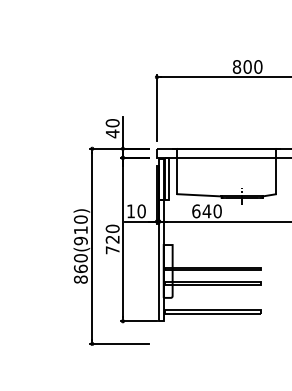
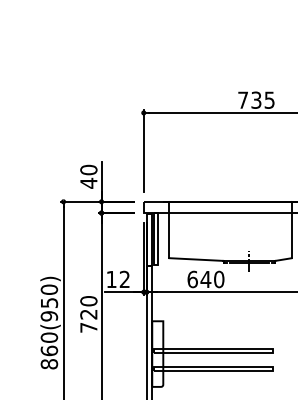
text: (247, 66) -> (256, 99), 800 -> 735
text: (141, 211) -> (124, 279), 10 -> 12
text: (80, 230) -> (48, 303), 860(910) -> 860(950)

